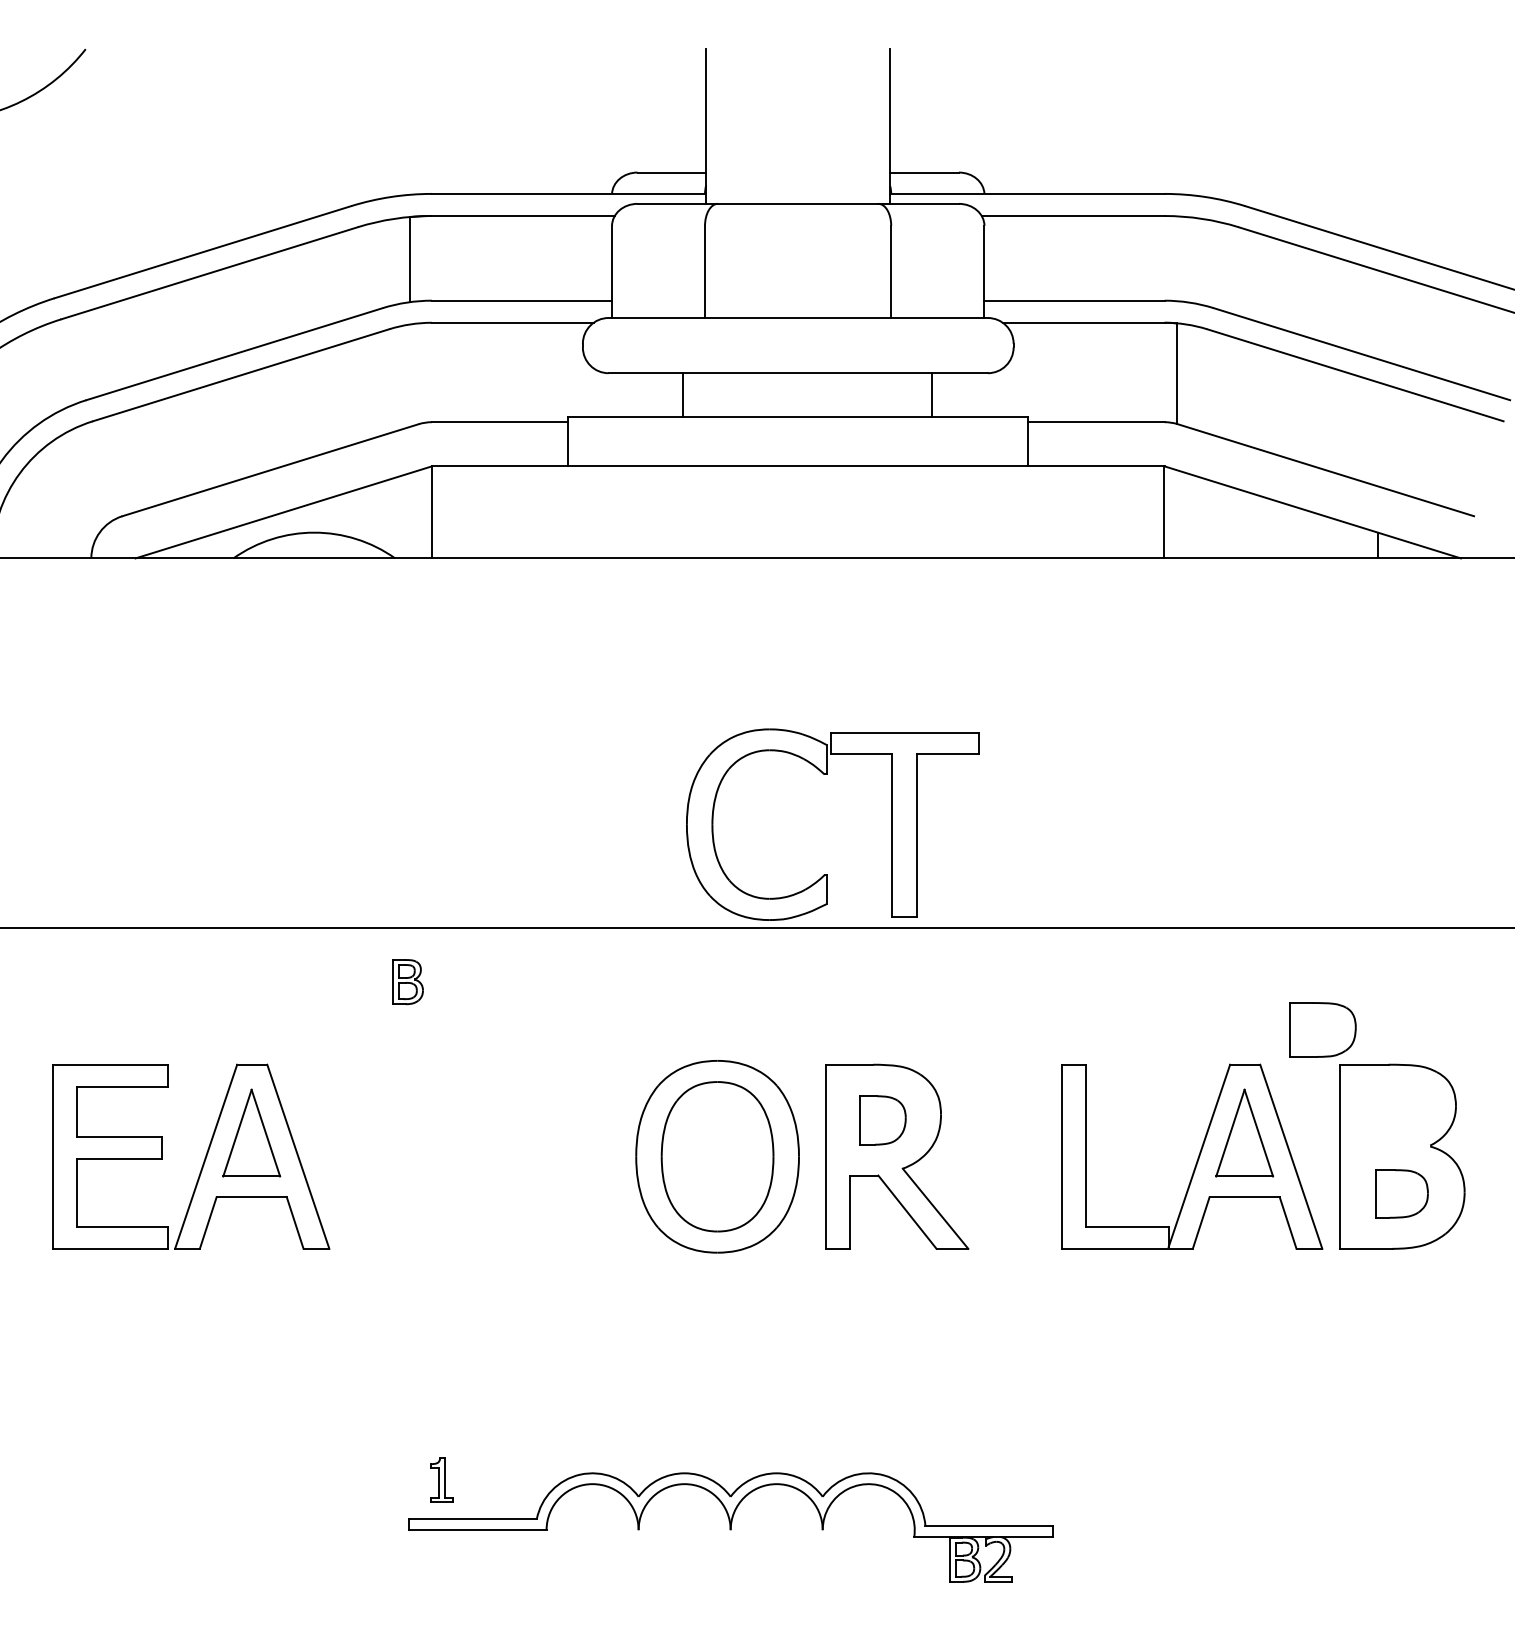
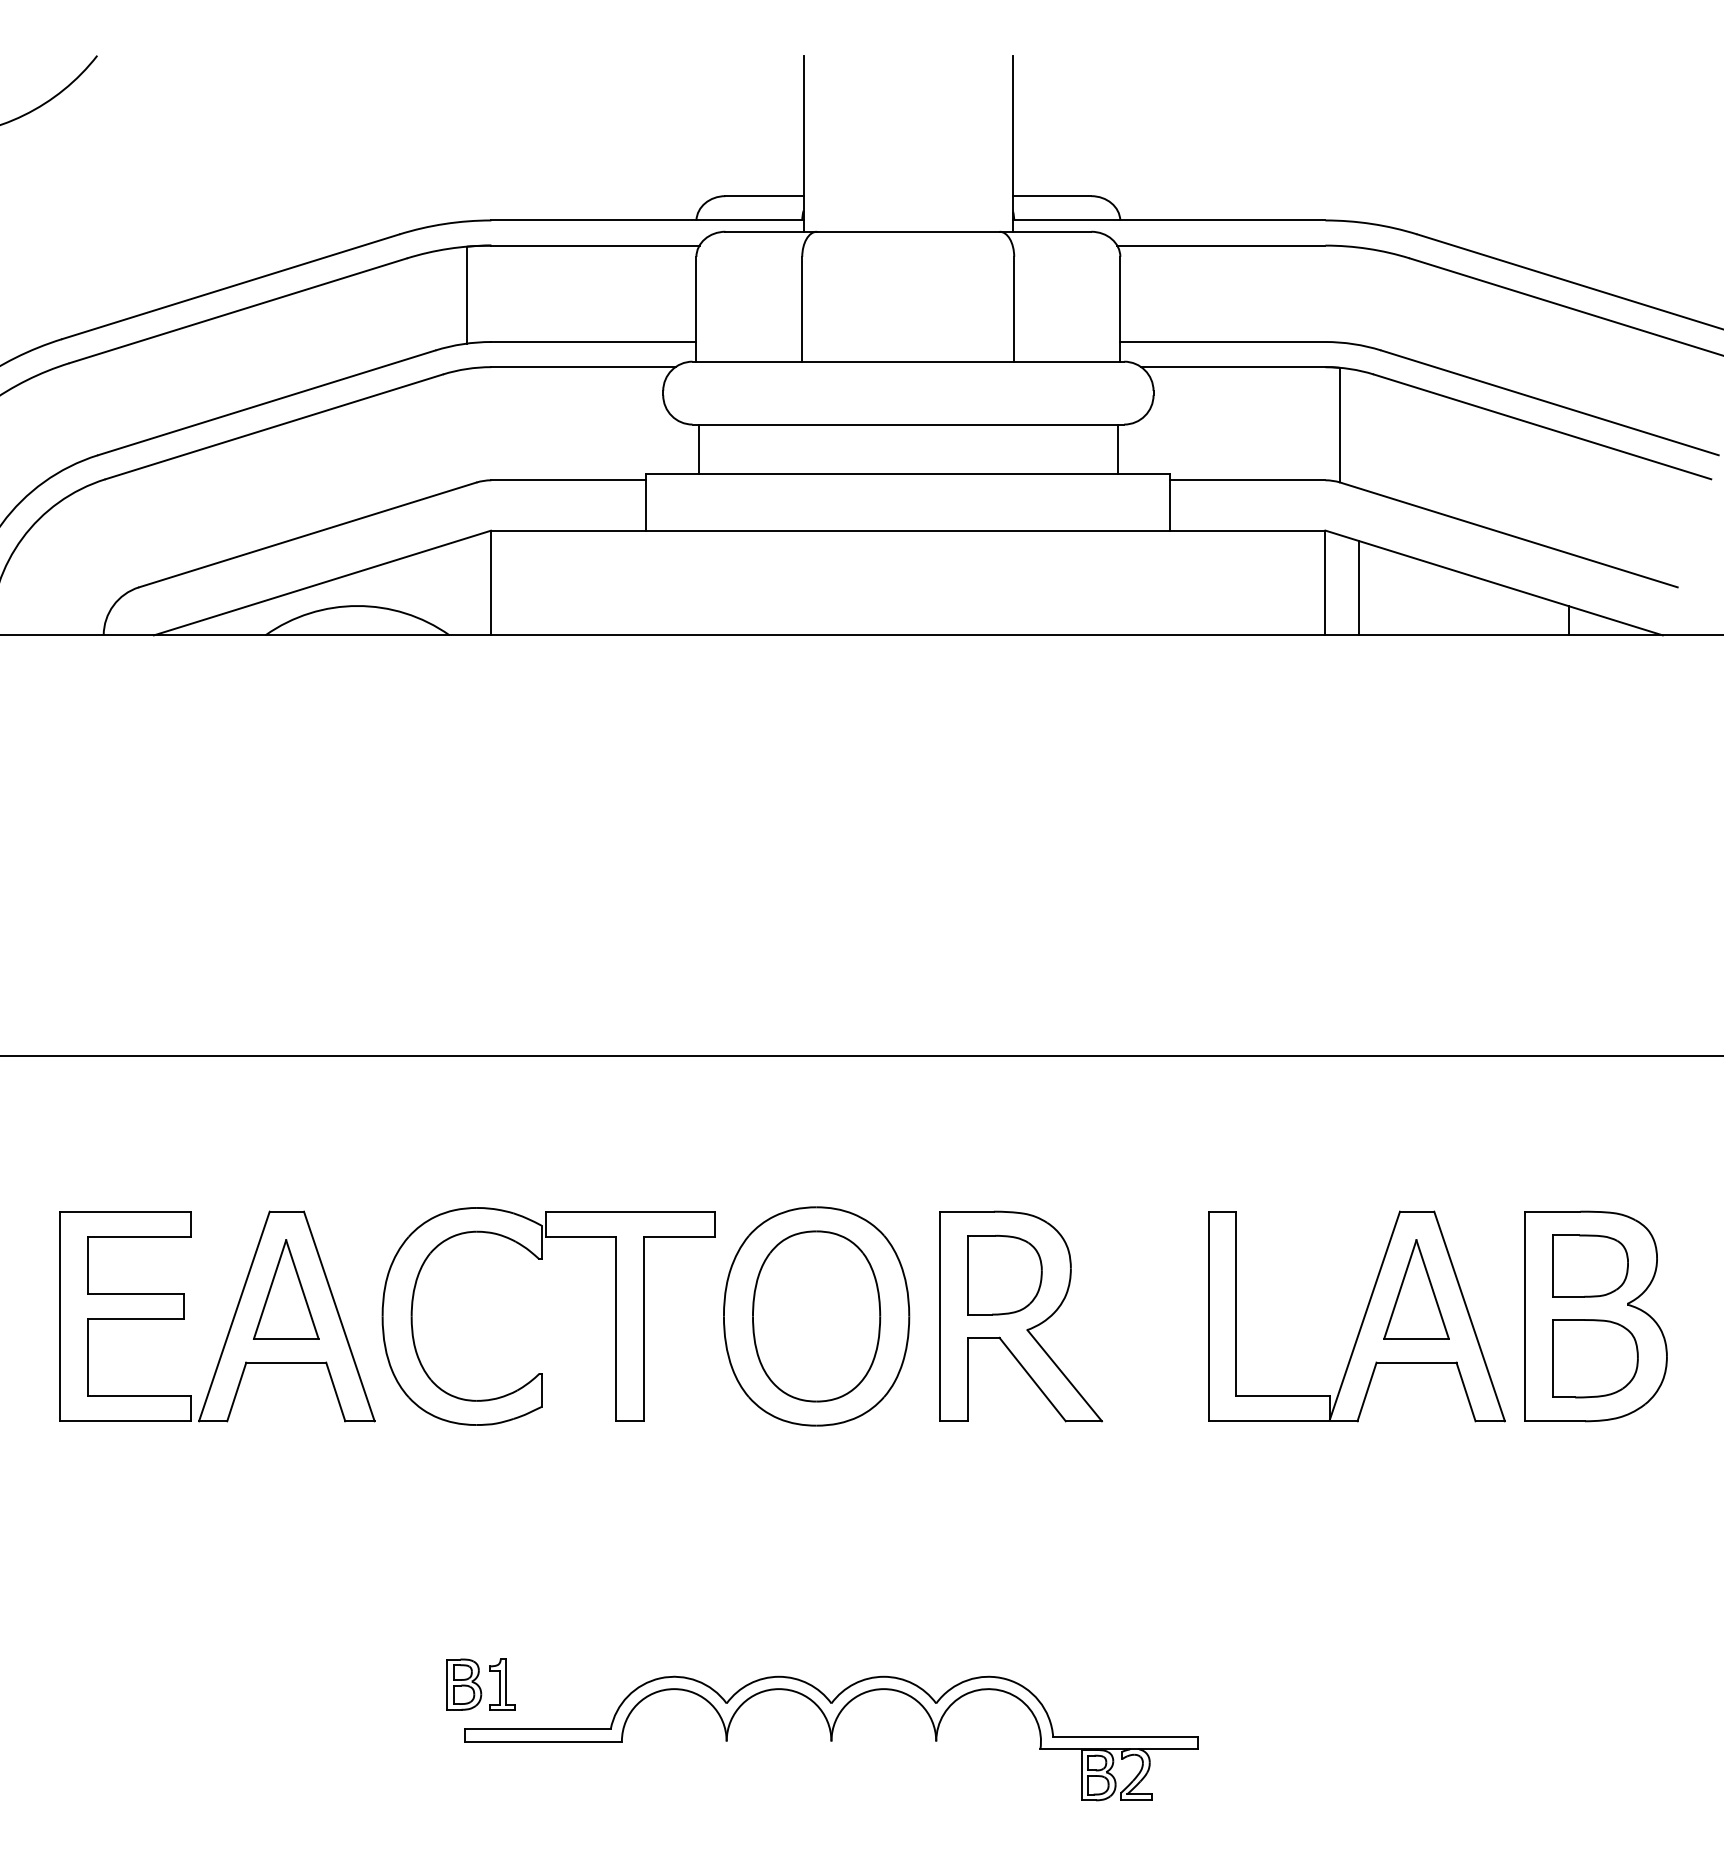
line: (682, 395) -> (698, 449), moved
line: (931, 395) -> (1117, 449), moved
line: (1194, 517) -> (1359, 588), added
part: (827, 774) -> (542, 1259), moved
part: (408, 981) -> (464, 1684), moved
part: (1322, 1029) -> (1590, 1265), moved
part: (882, 1119) -> (1004, 1274), size x1.43
part: (1401, 1193) -> (1595, 1358), size x1.43

